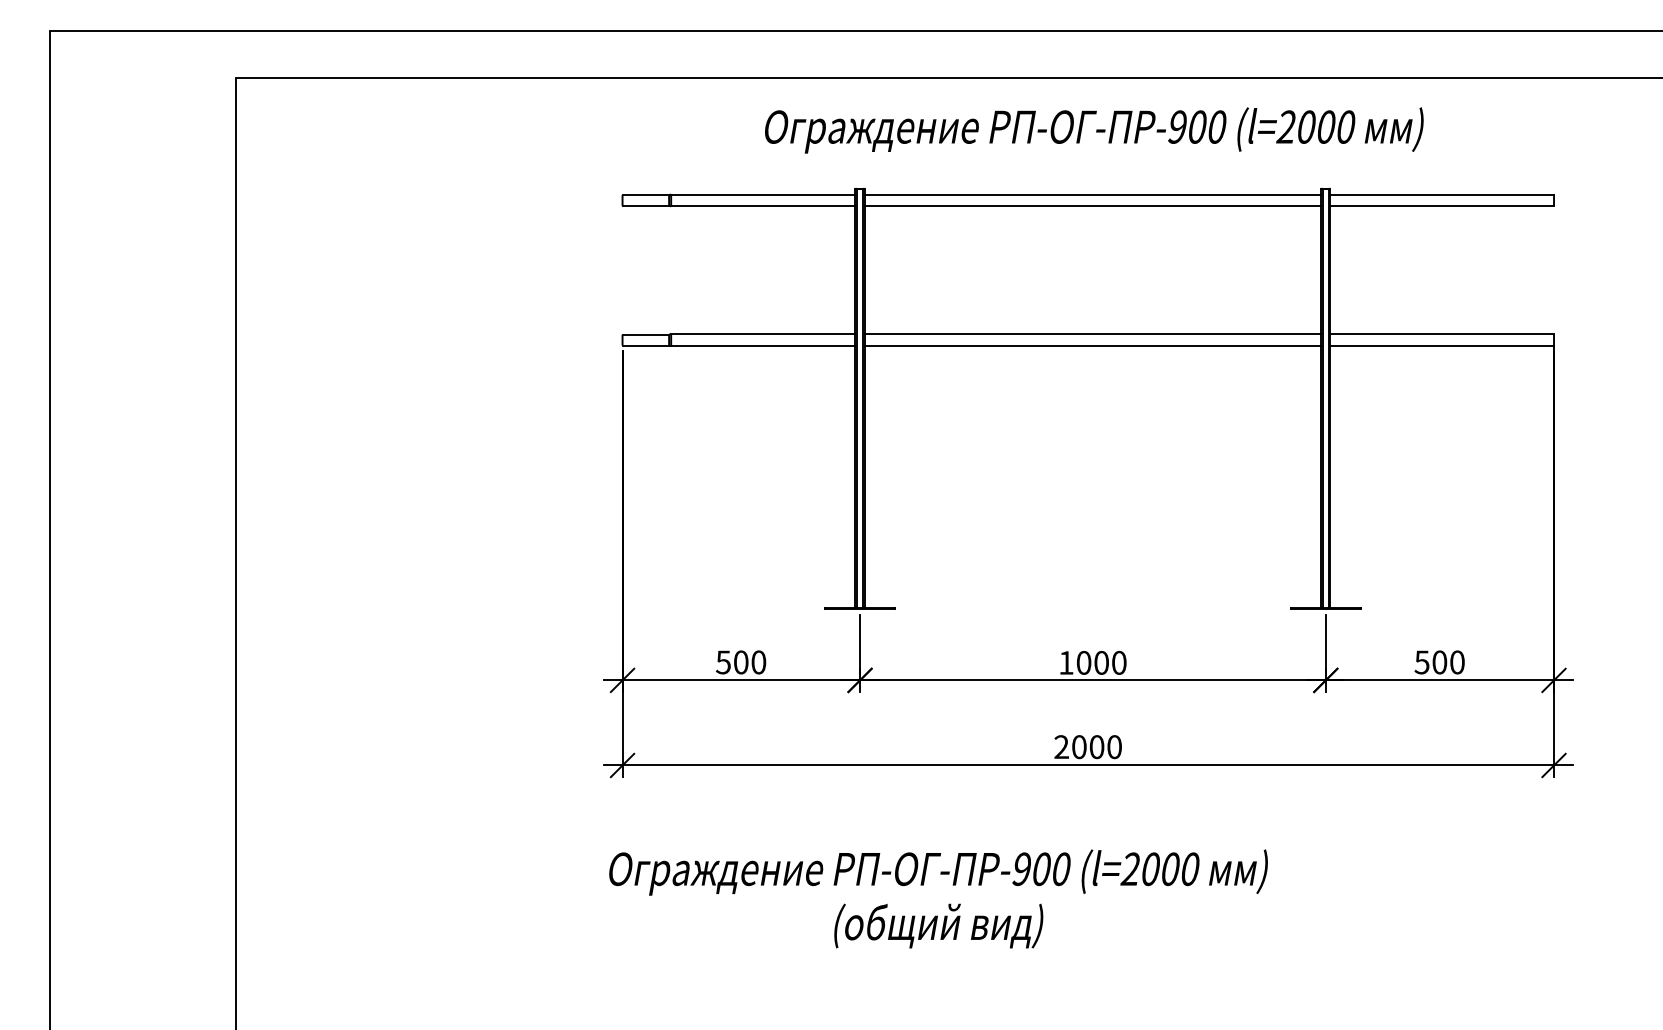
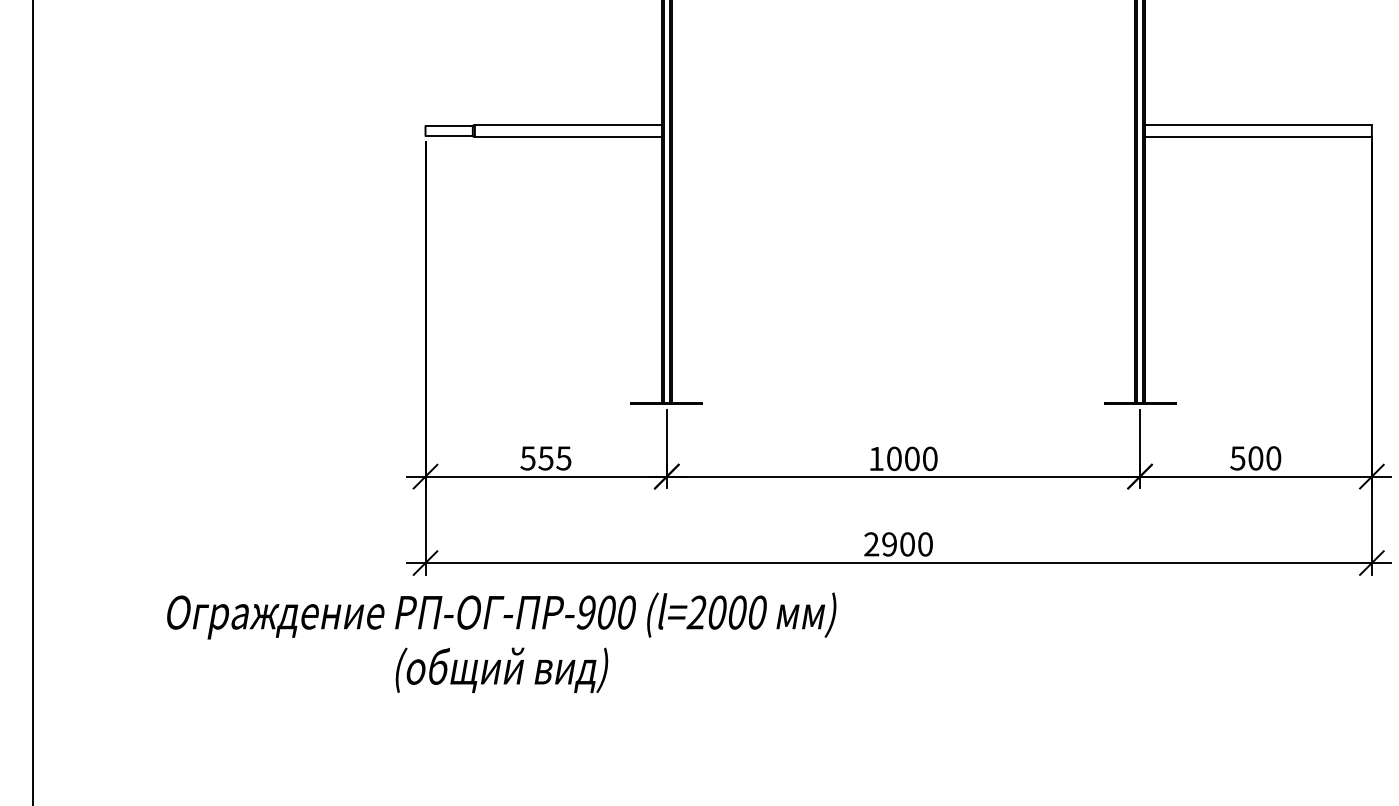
line: (1092, 334) -> (902, 125), removed
line: (1092, 346) -> (902, 137), removed
text: (749, 662) -> (554, 458), 500 -> 555
text: (1079, 747) -> (889, 544), 2000 -> 2900
text: (938, 898) -> (501, 642), moved

